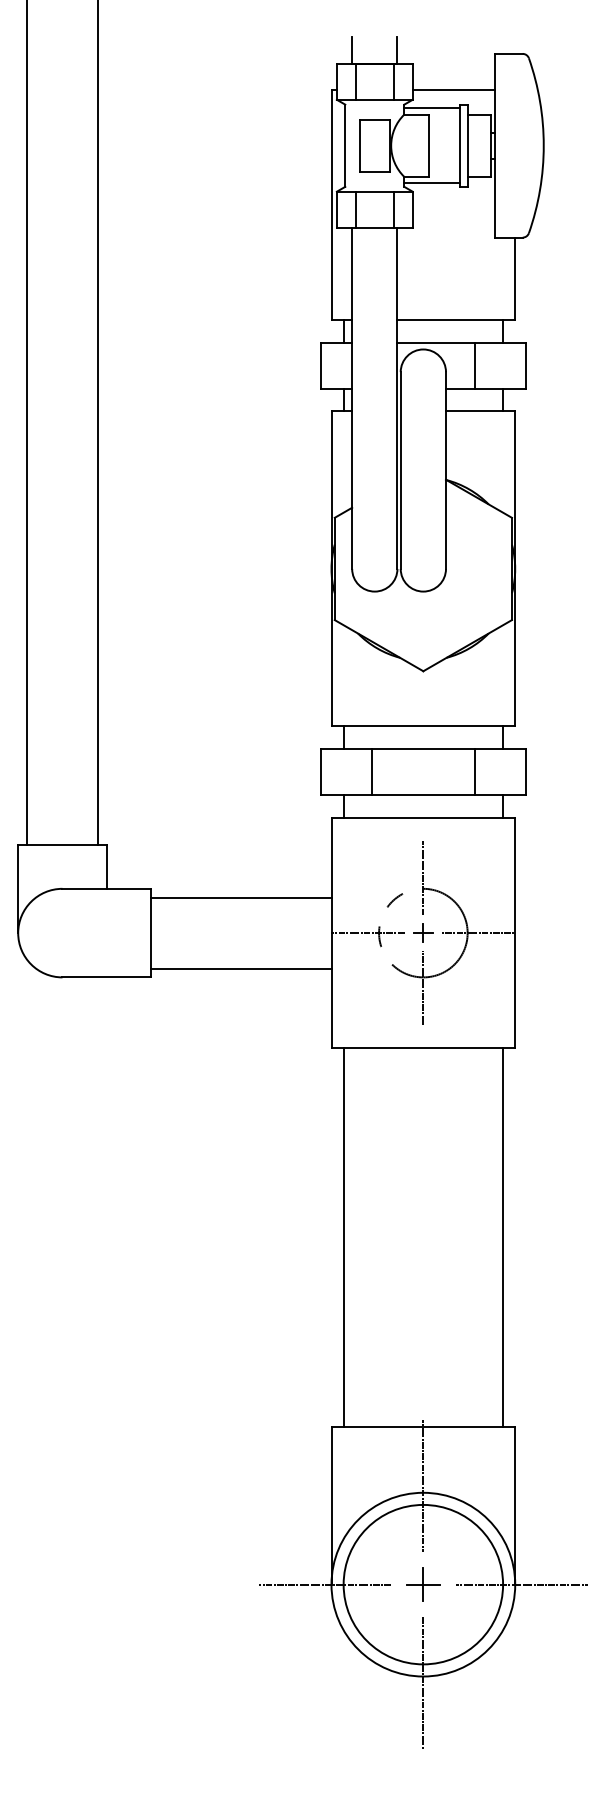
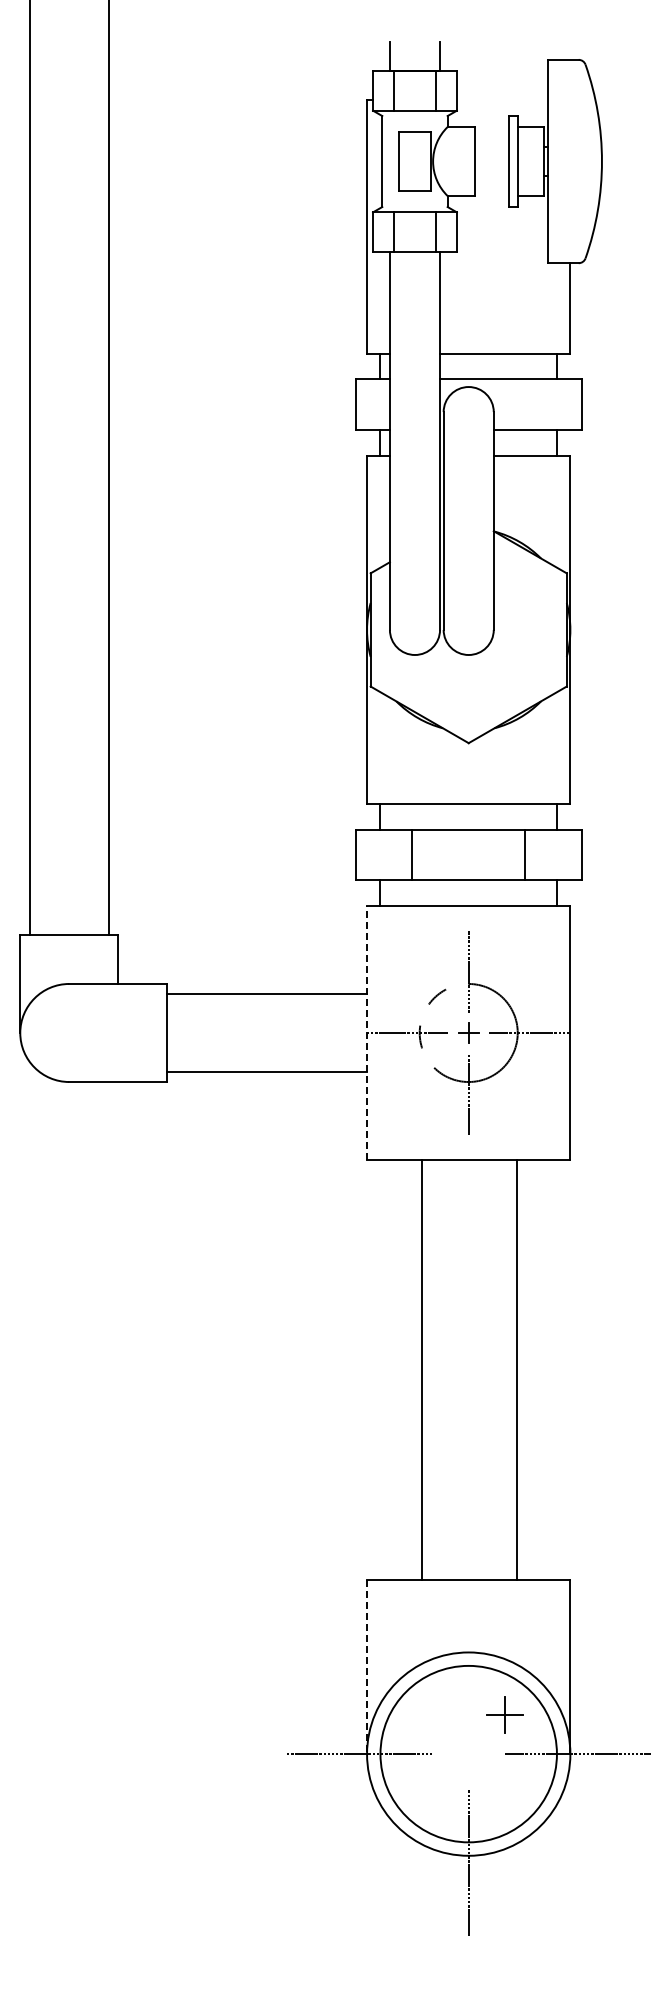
line: (452, 89) -> (501, 99), removed
line: (432, 107) -> (478, 119), removed
line: (432, 183) -> (478, 203), removed
line: (474, 365) -> (525, 404), removed
line: (331, 932) -> (367, 1032), solid -> dashed
line: (343, 1237) -> (422, 1369), moved
line: (502, 1237) -> (516, 1369), moved
line: (423, 1485) -> (468, 1644), removed
line: (331, 1506) -> (367, 1667), solid -> dashed
part: (423, 1584) -> (504, 1714), moved

